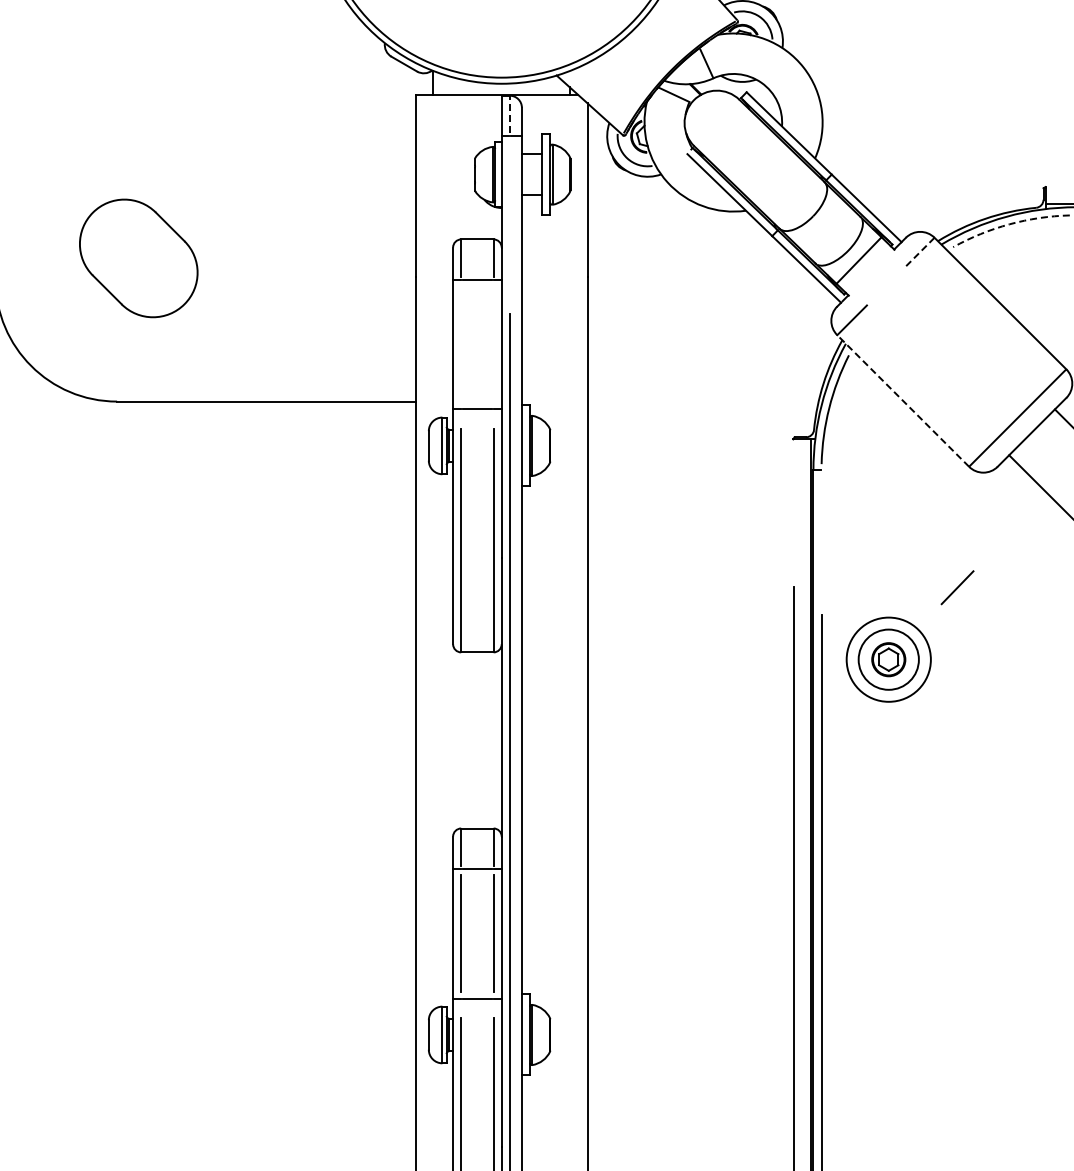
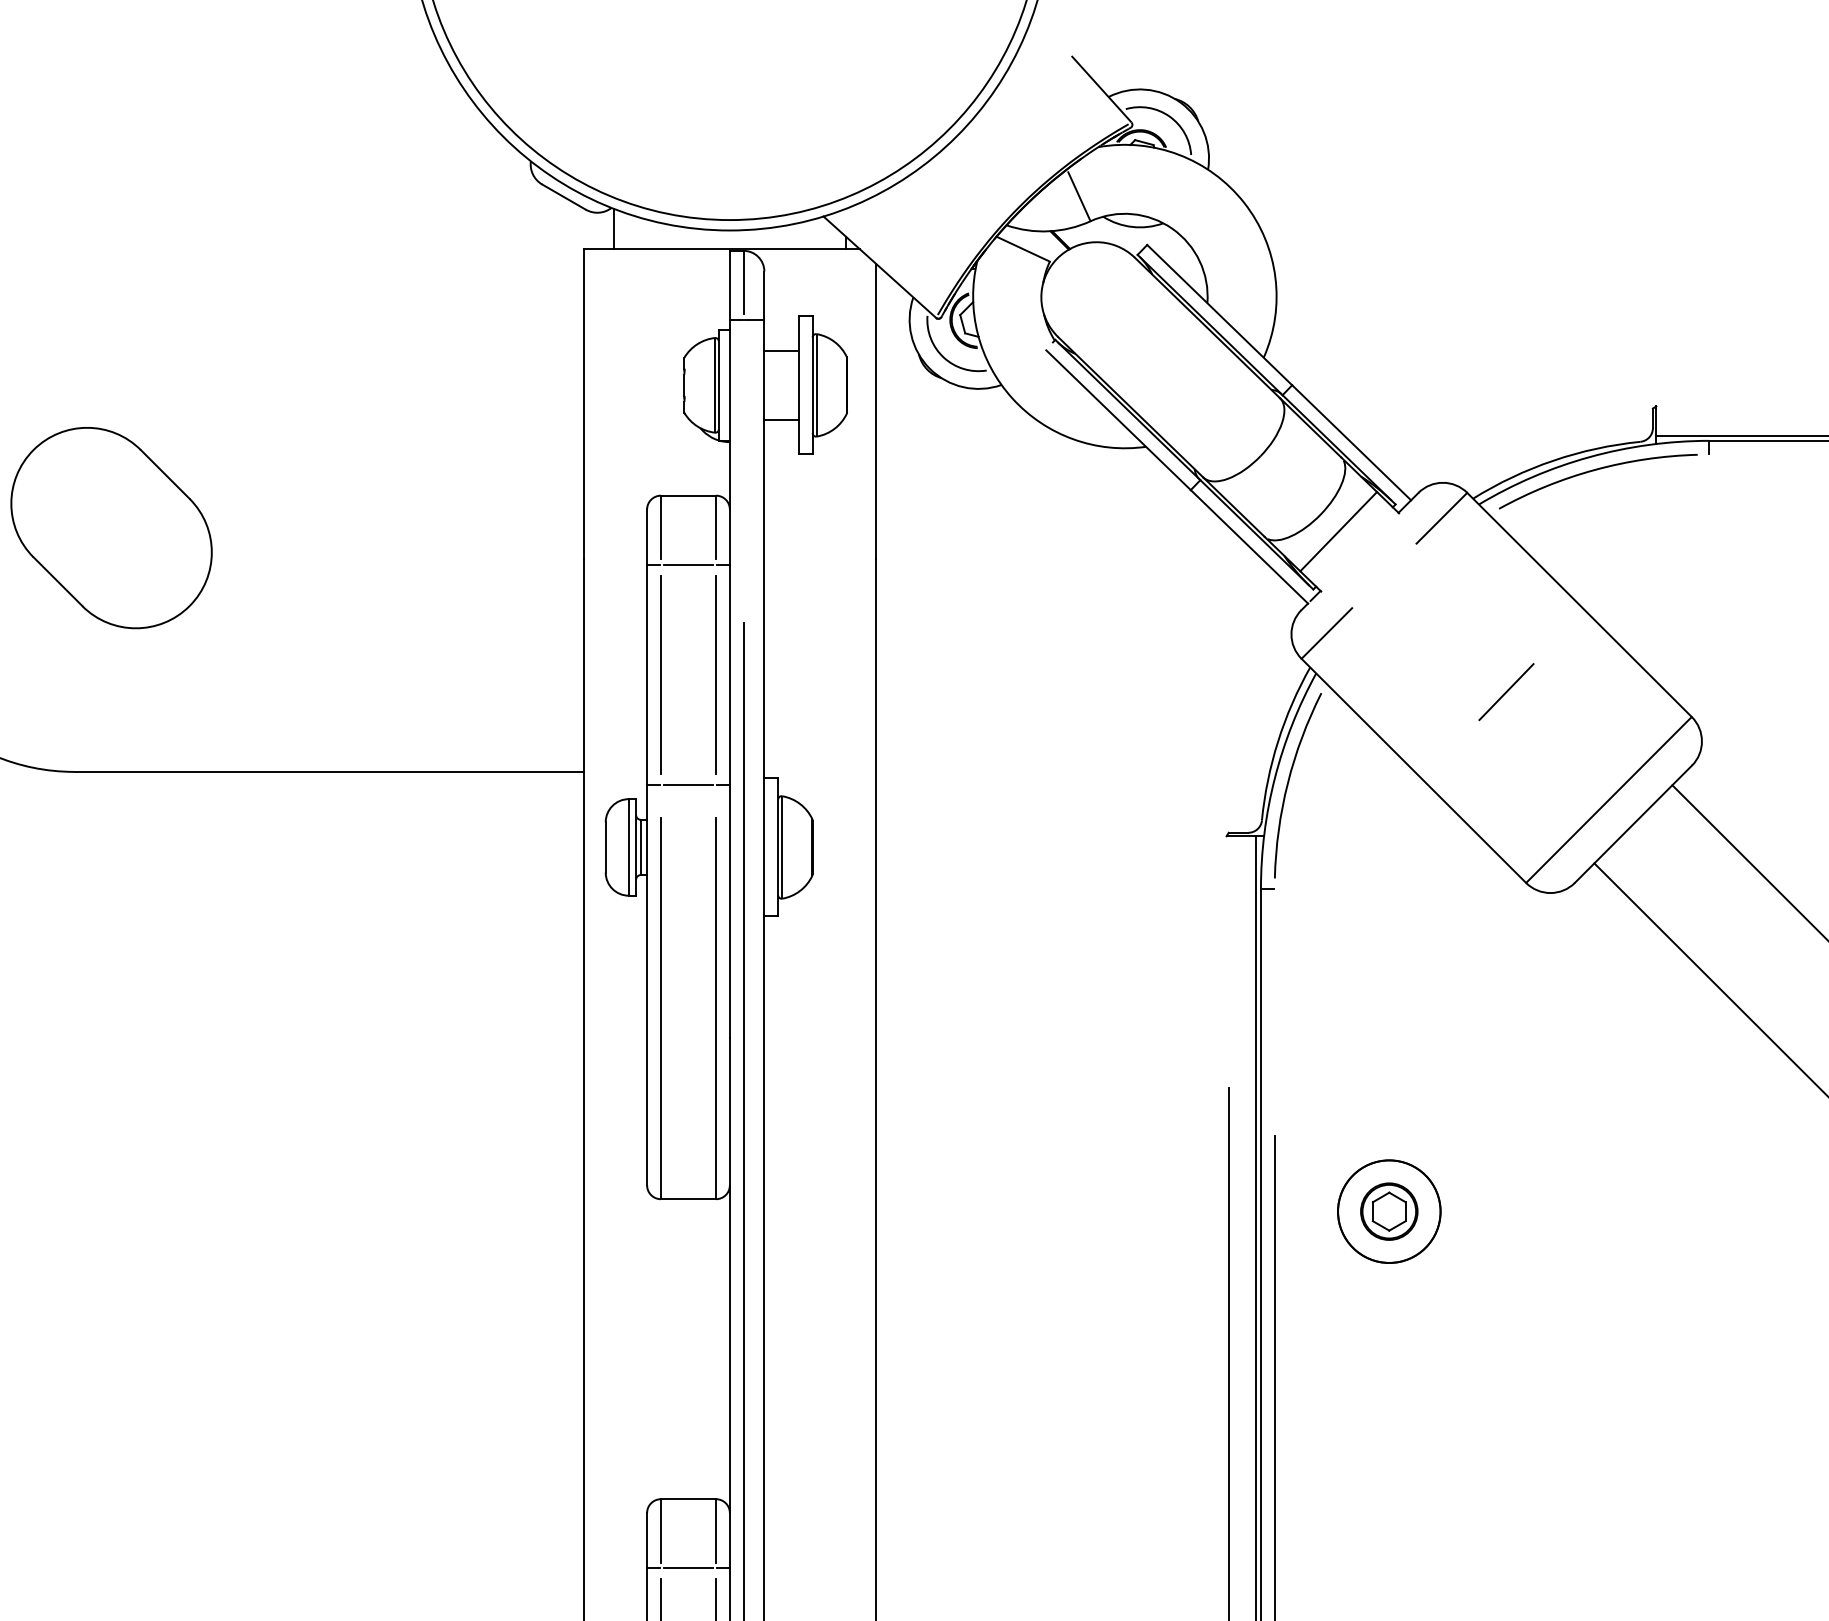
line: (509, 114) -> (743, 282), dashed -> solid
arc: (1009, 224) -> (1594, 470), dashed -> solid
line: (919, 252) -> (1441, 517), dashed -> solid
line: (461, 344) -> (661, 674), added
line: (493, 344) -> (715, 674), added
line: (902, 400) -> (1412, 770), dashed -> solid
line: (957, 587) -> (1506, 691), moved
circle: (888, 659) -> (1388, 1211), size x0.71

